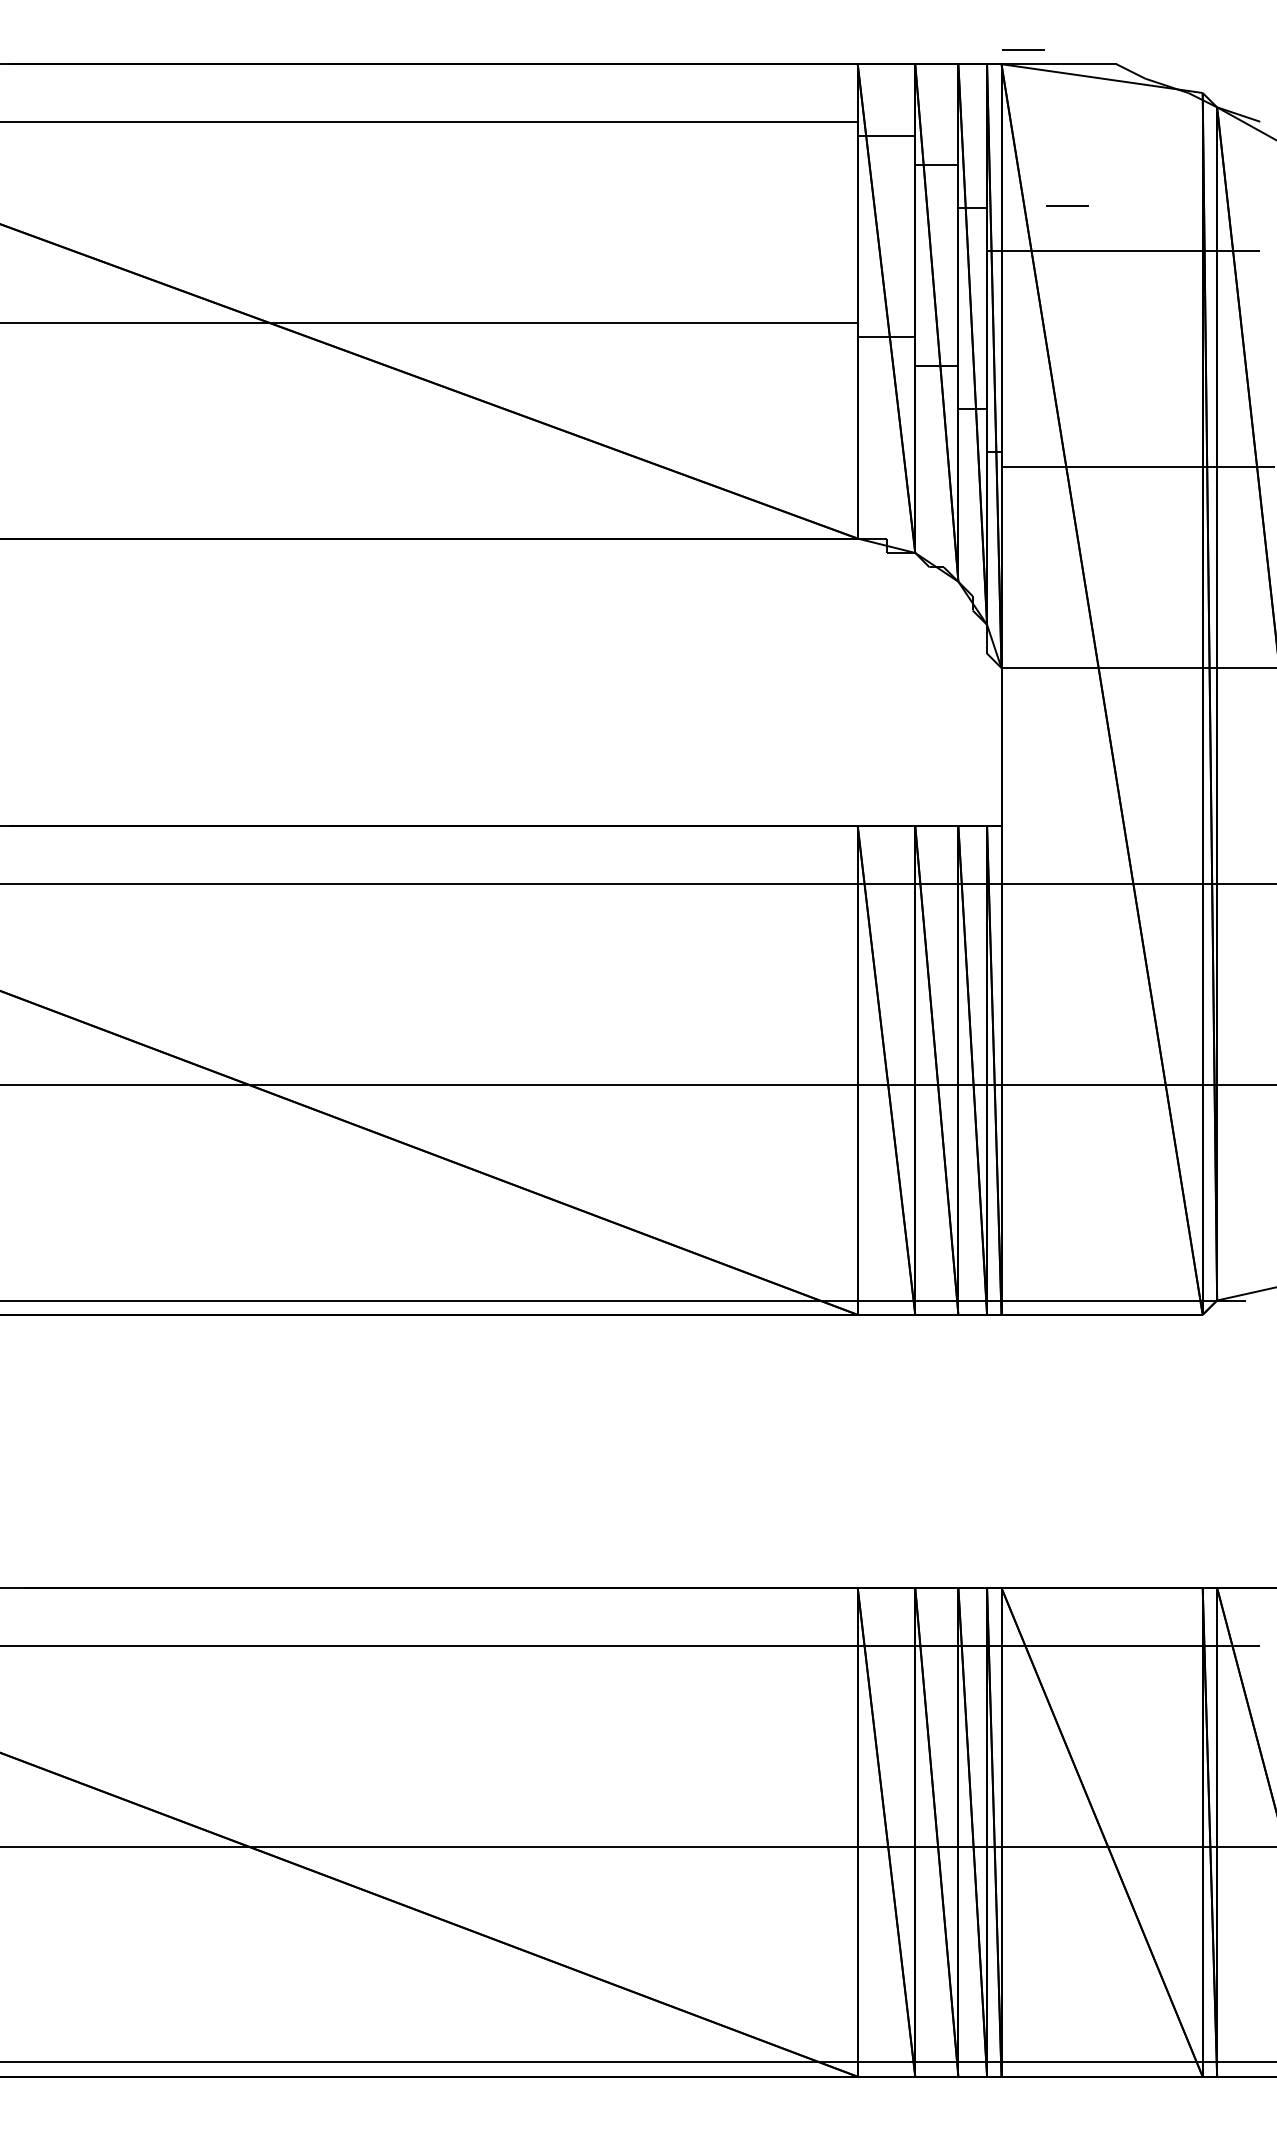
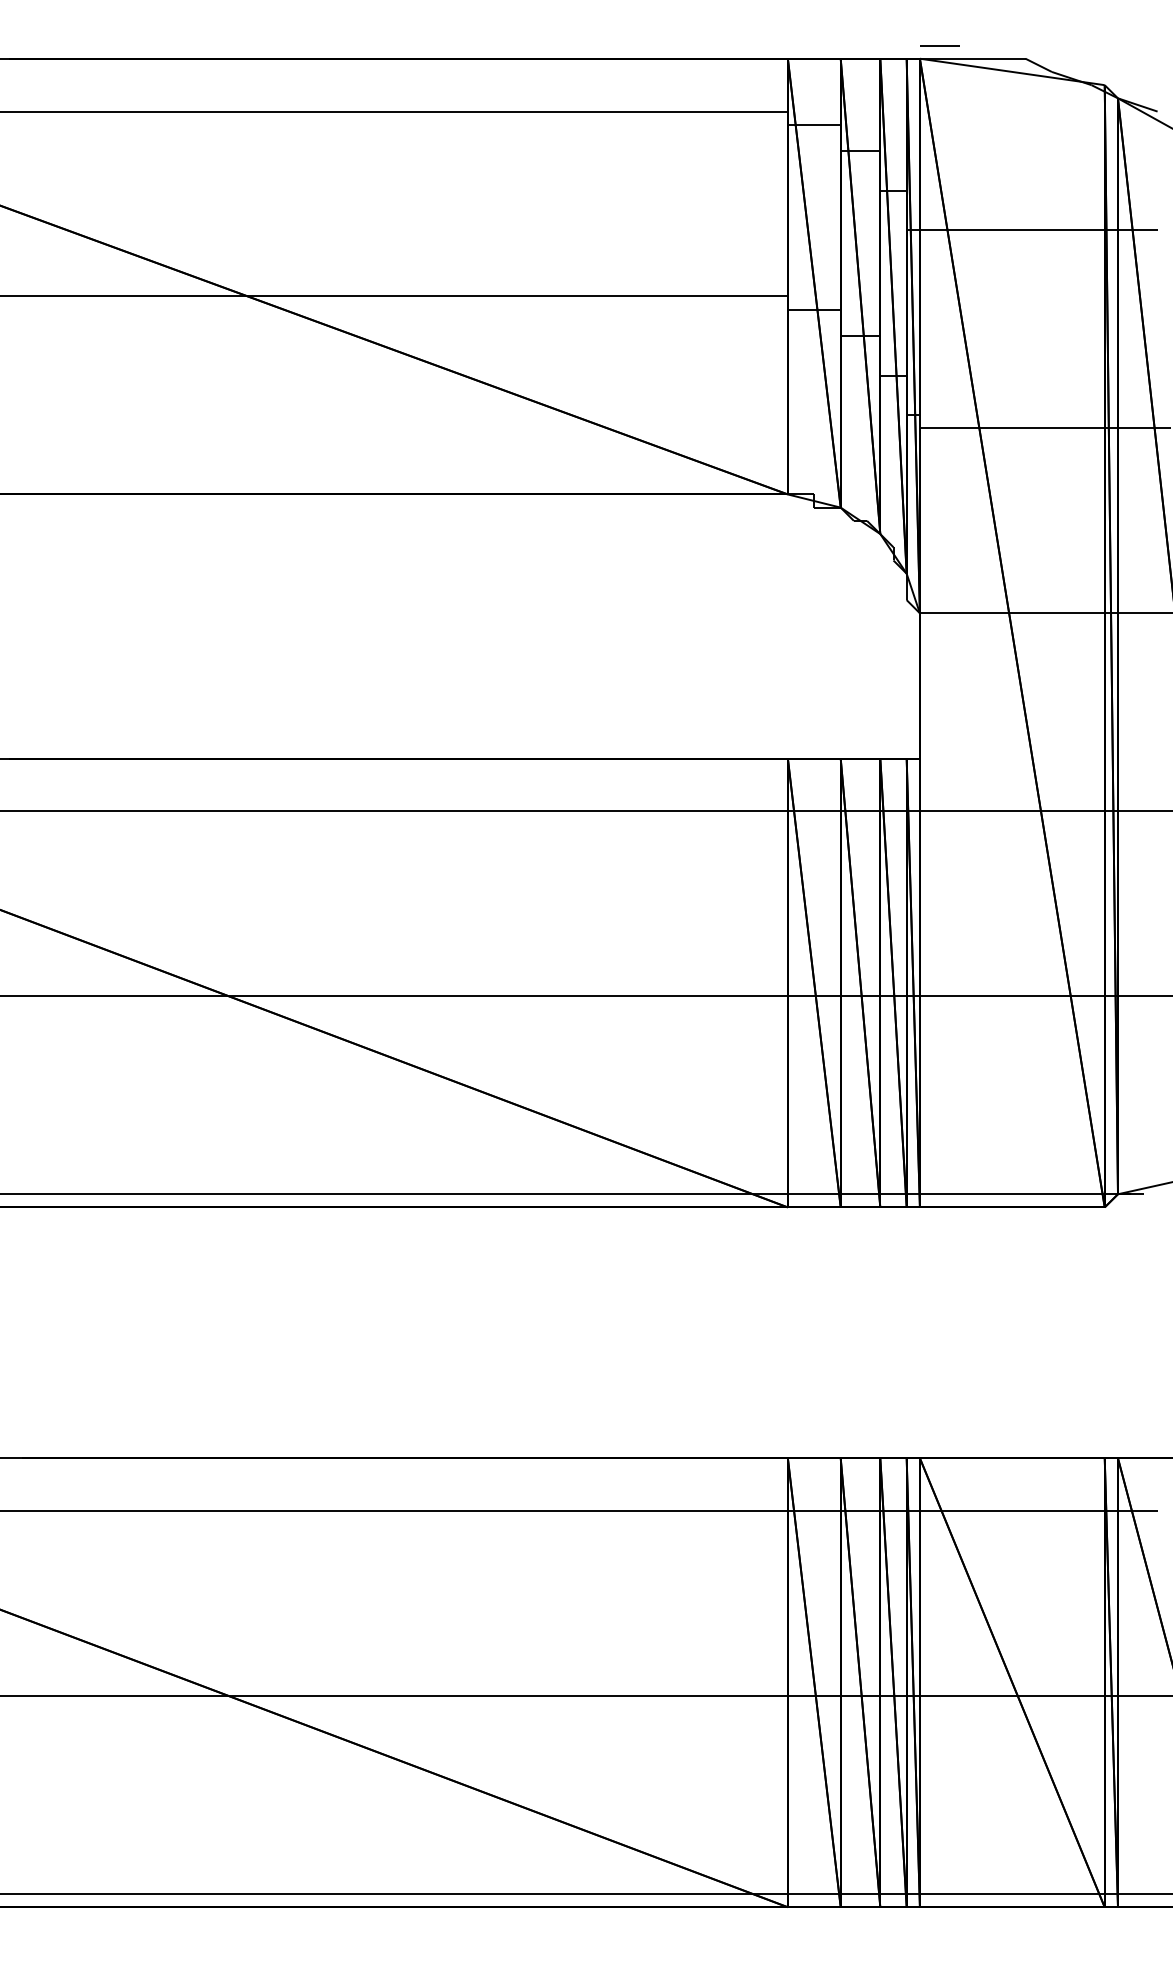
line: (1067, 205) -> (980, 188), removed

